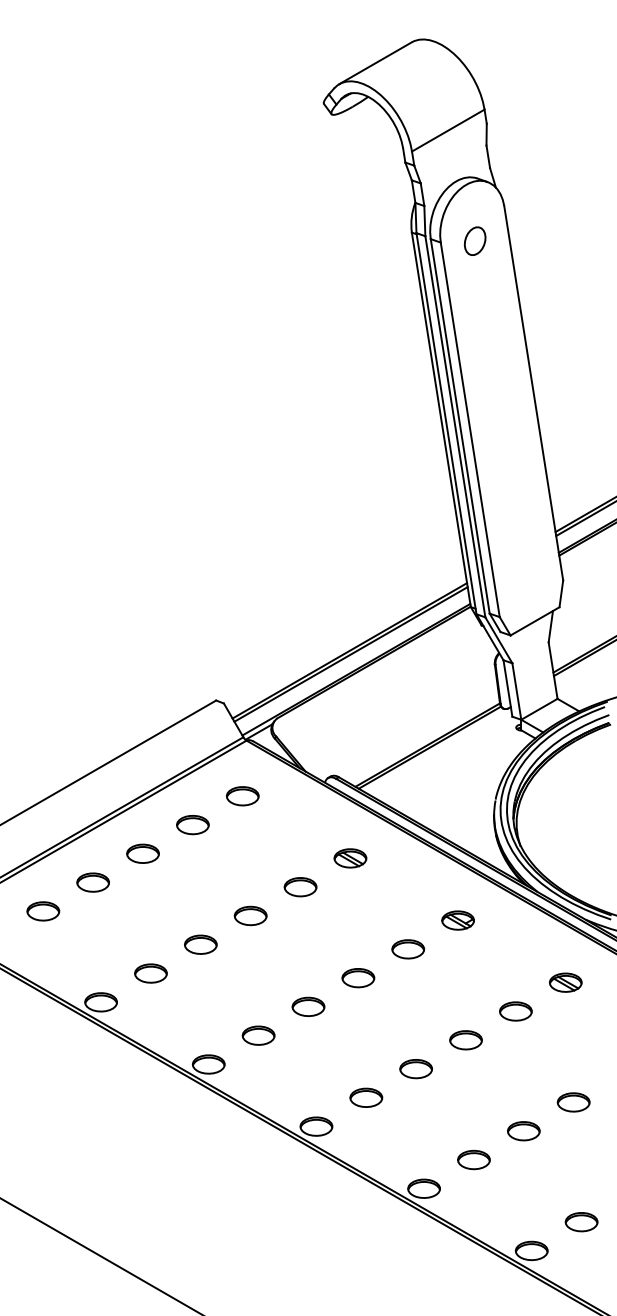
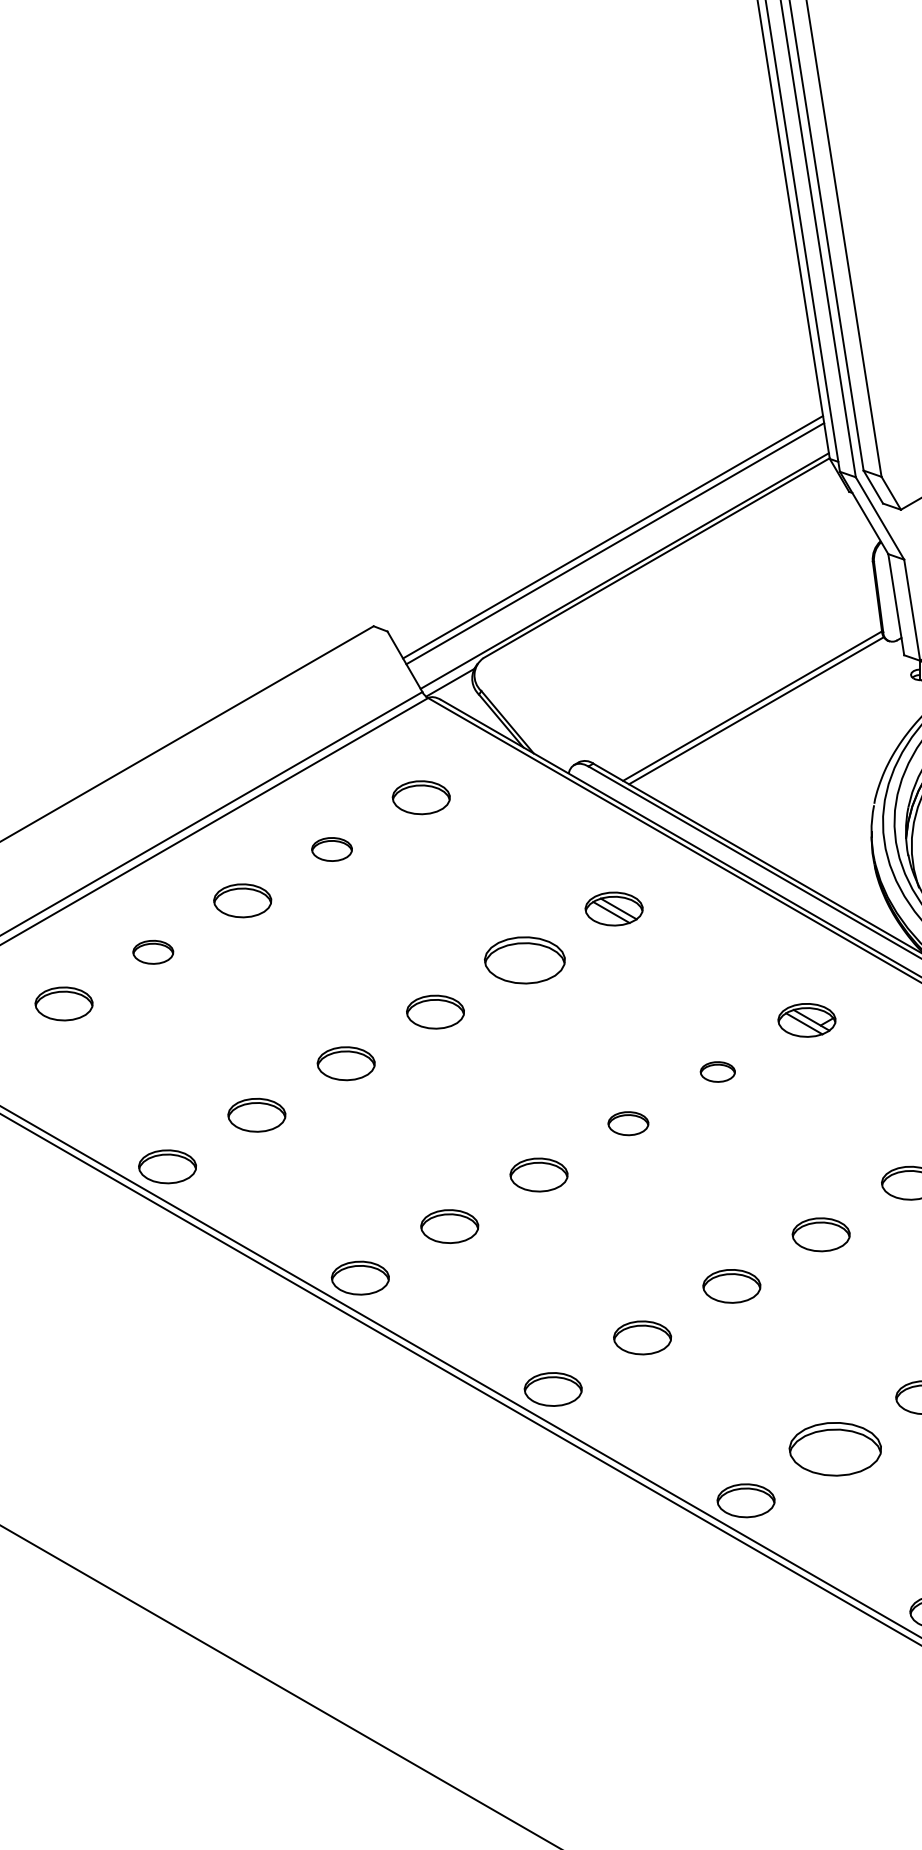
part: (192, 825) -> (331, 850), size x0.7
part: (92, 882) -> (152, 952), size x0.7
part: (300, 887) -> (524, 961), size x1.4
part: (408, 949) -> (718, 1072), size x0.6
part: (358, 978) -> (628, 1124), size x0.7
part: (473, 1159) -> (834, 1448), size x1.6

